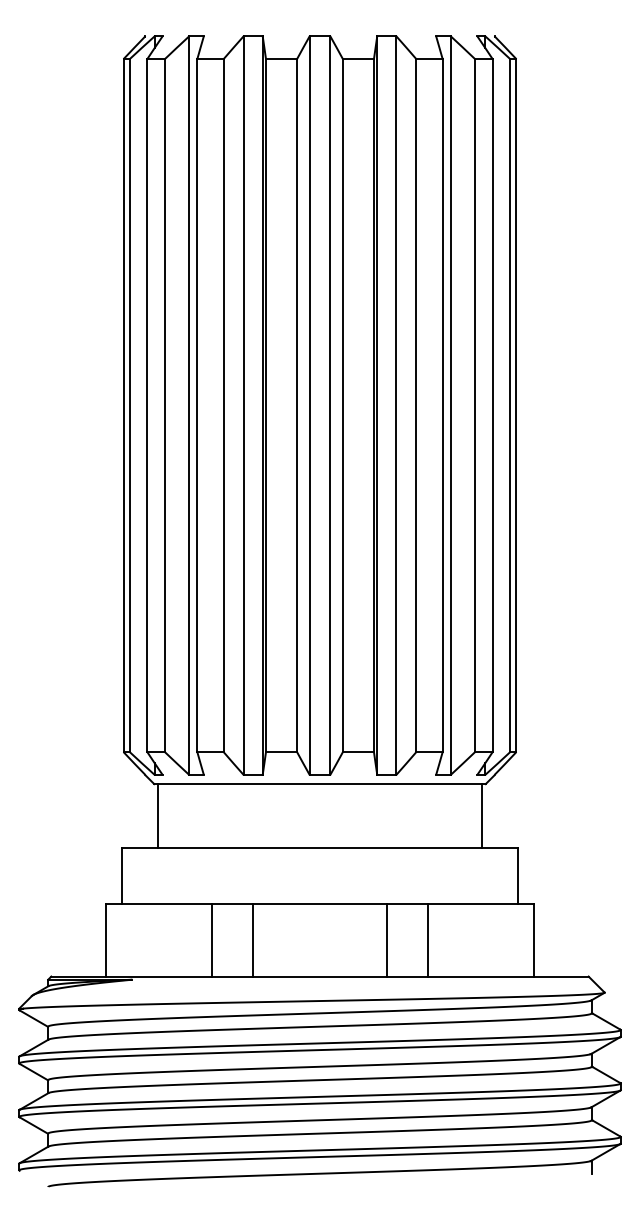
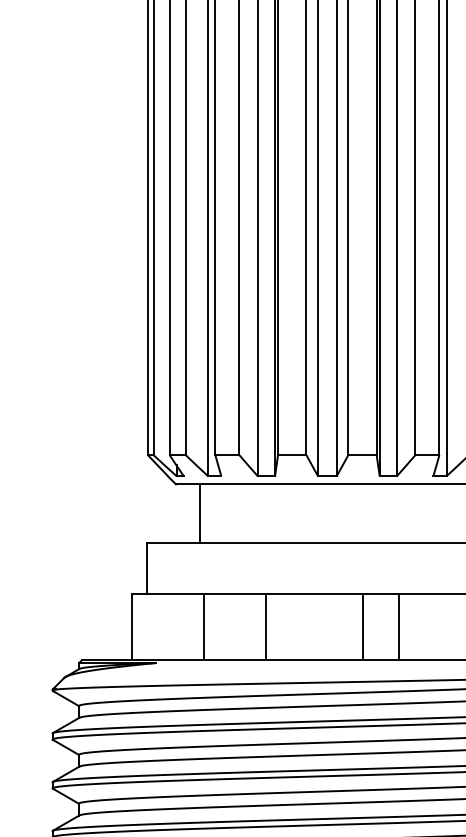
line: (158, 816) -> (200, 513), moved
line: (212, 939) -> (203, 626), moved
line: (387, 939) -> (363, 626), moved
line: (427, 939) -> (399, 626), moved

